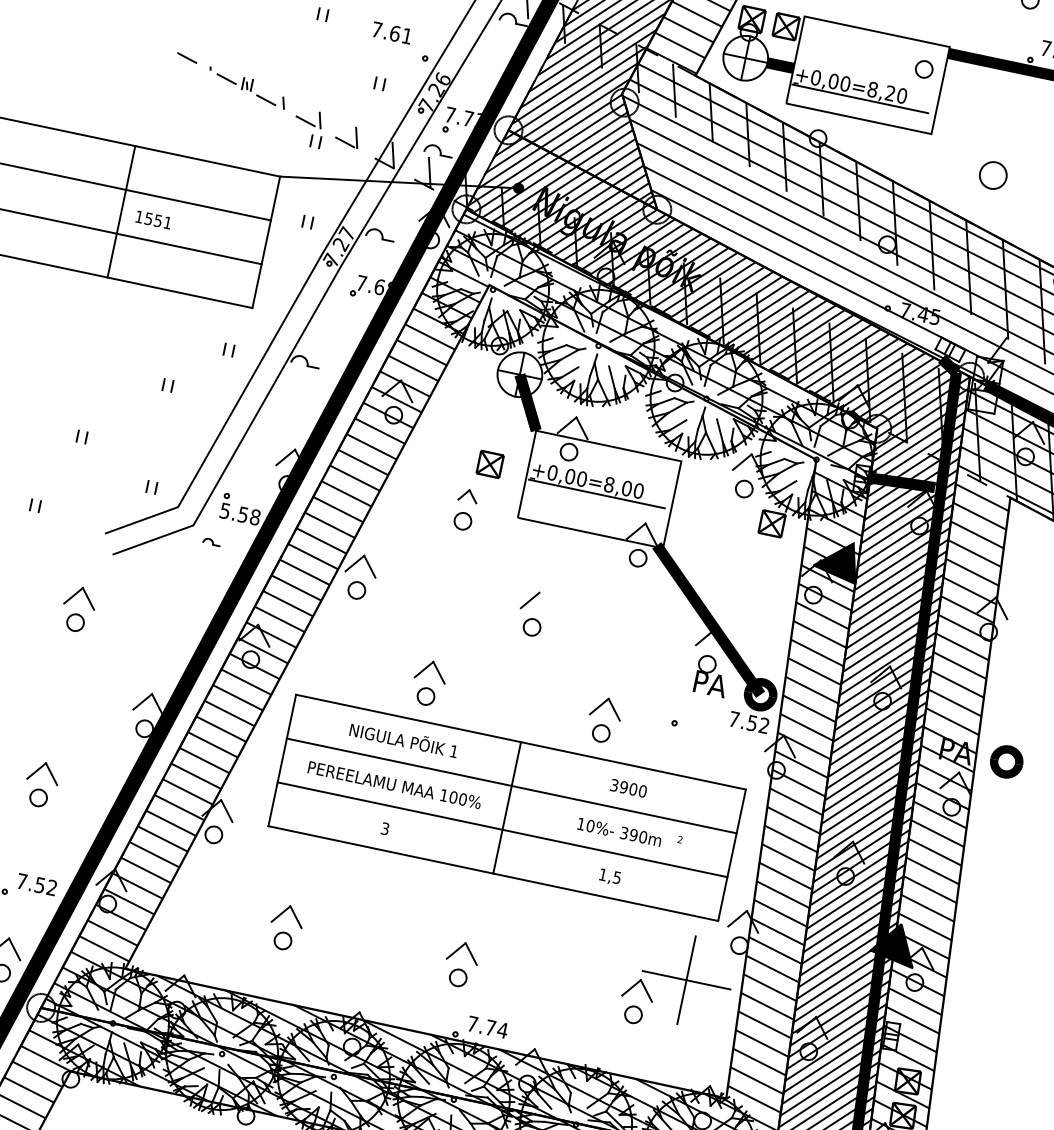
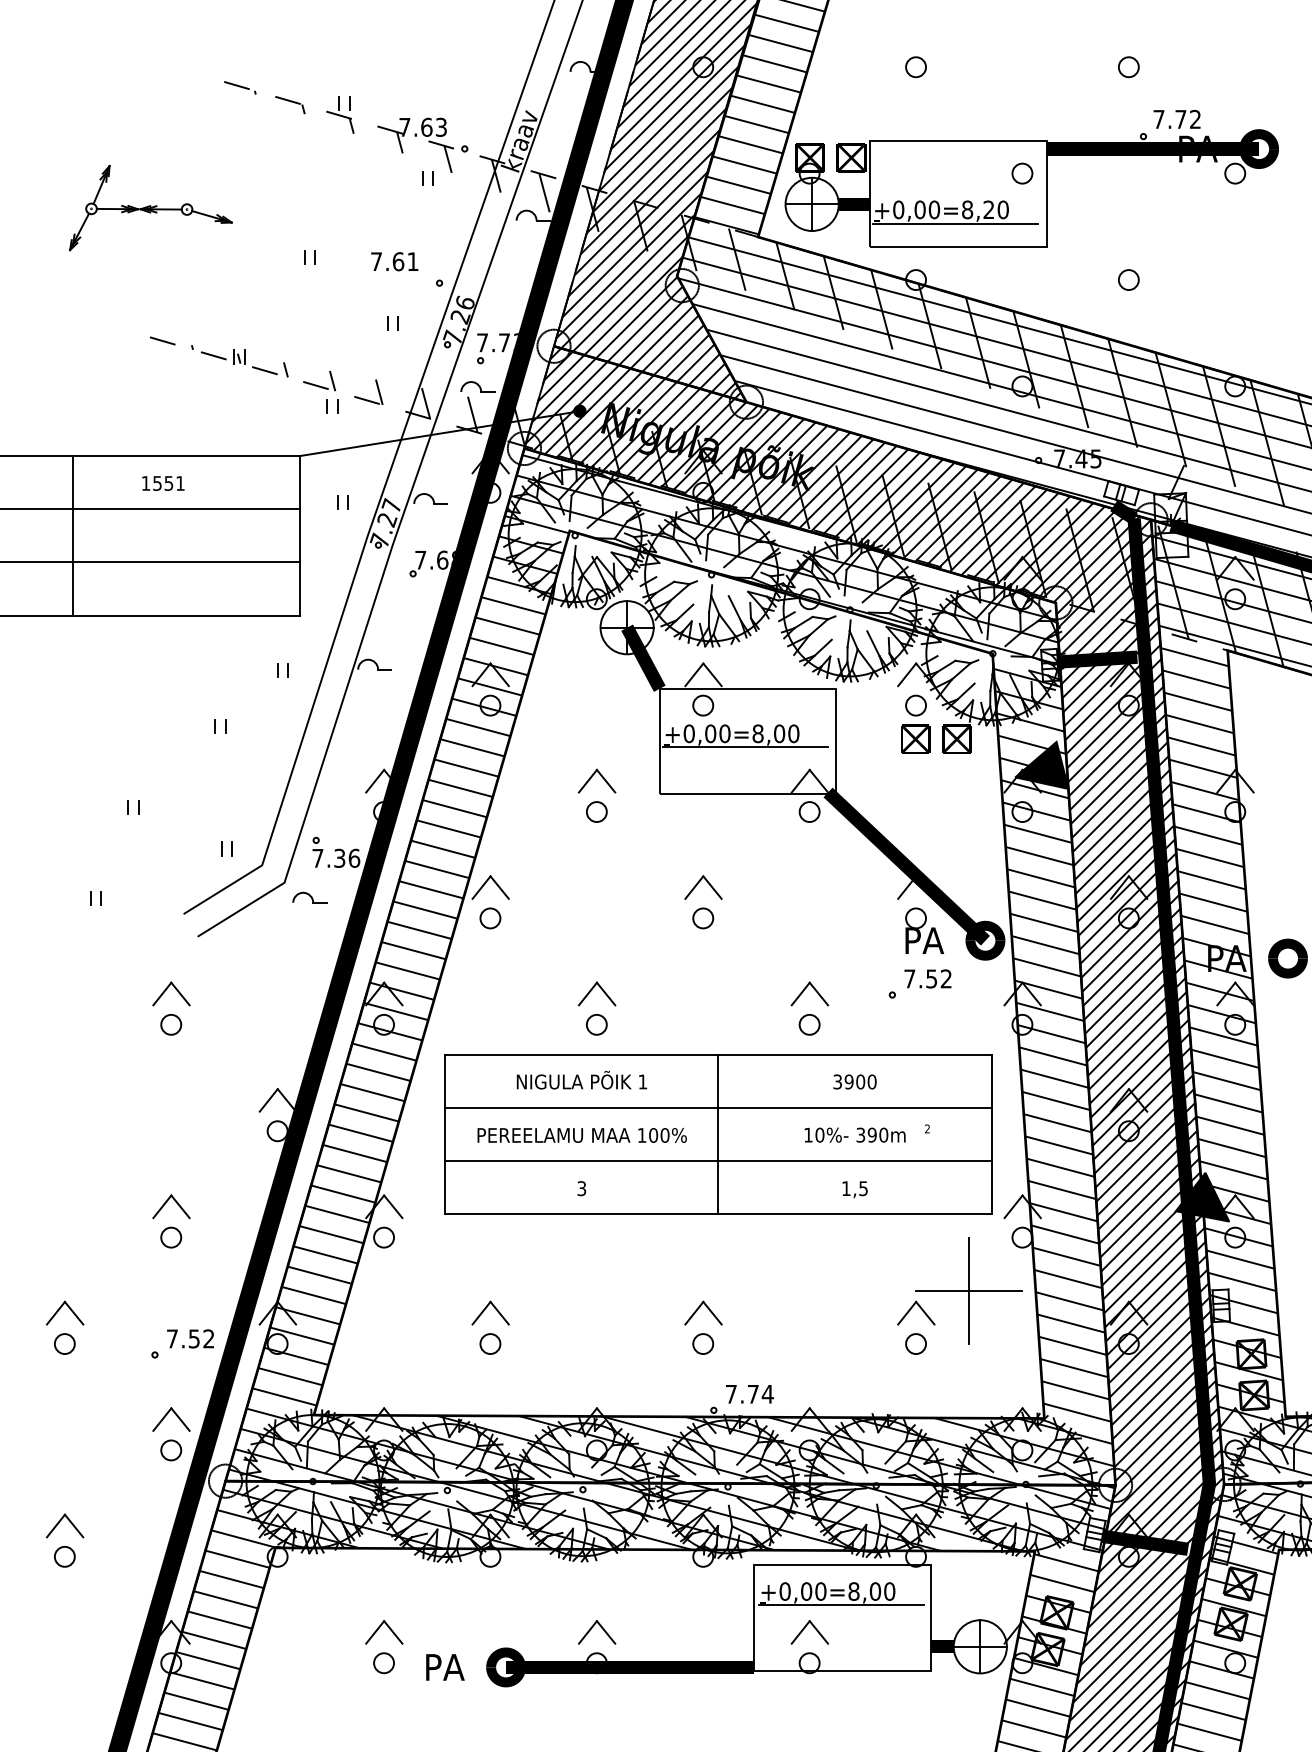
circle: (993, 175) -> (1128, 279), size x0.62
line: (121, 211) -> (72, 535), moved
text: (153, 220) -> (163, 483), moved
part: (490, 463) -> (915, 738), moved
part: (468, 495) -> (596, 780), size x1.67
text: (240, 513) -> (336, 857), 5.58 -> 7.36
part: (211, 541) -> (309, 897), size x1.67
line: (545, 603) -> (712, 887), added
text: (748, 722) -> (927, 978), moved

